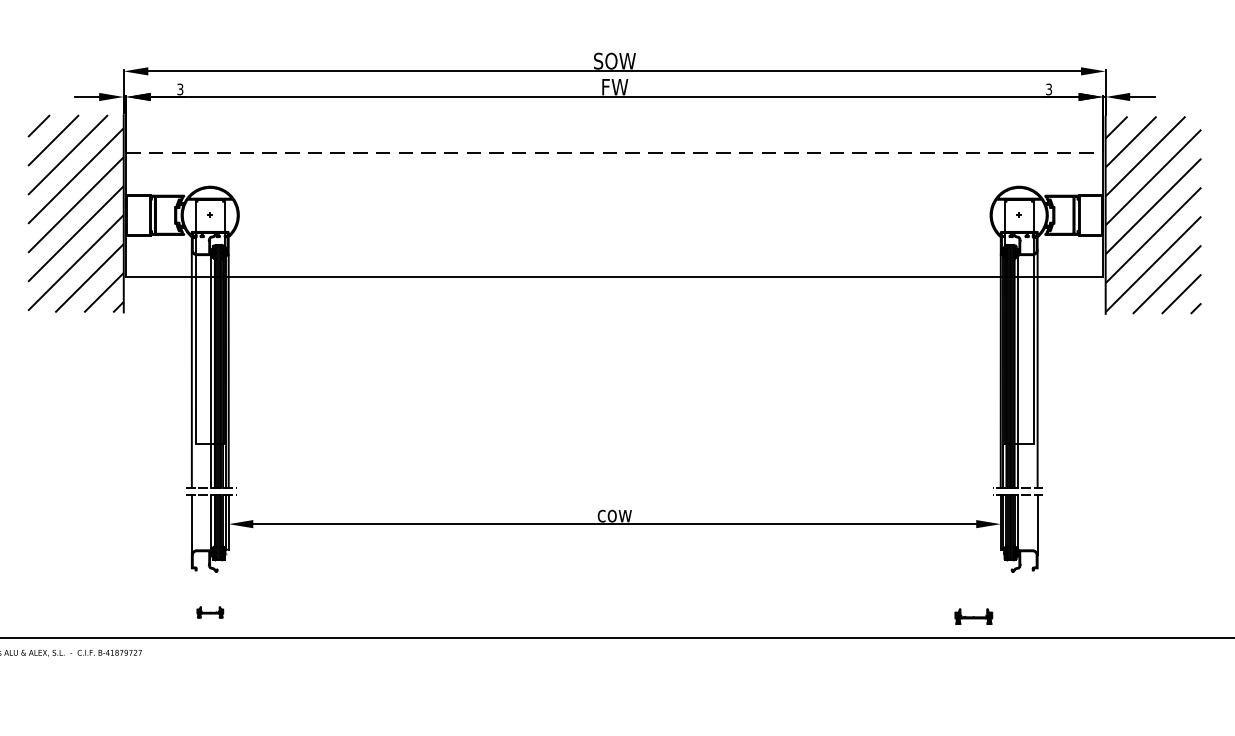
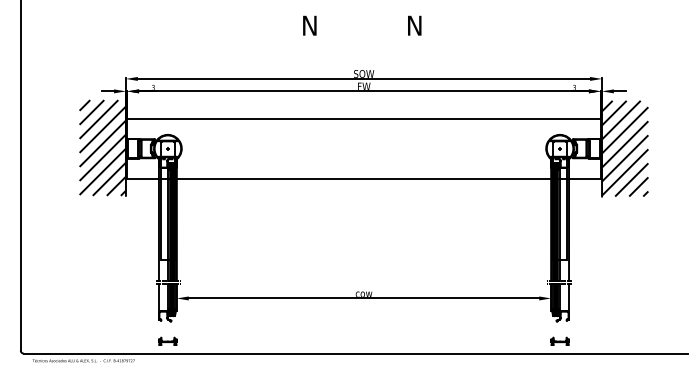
line: (615, 152) -> (364, 118), dashed -> solid
part: (209, 610) -> (167, 340), size x1.43
part: (972, 615) -> (559, 340), moved

